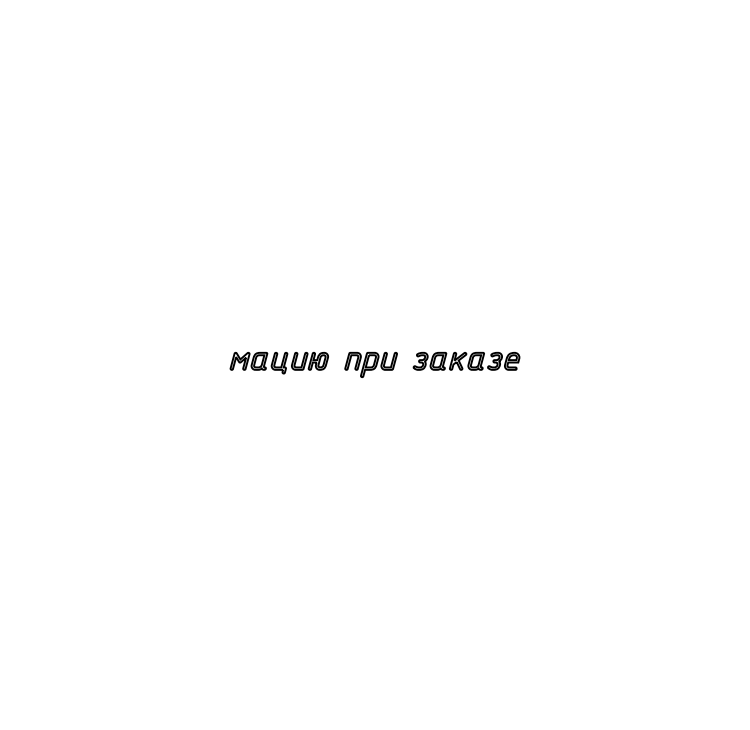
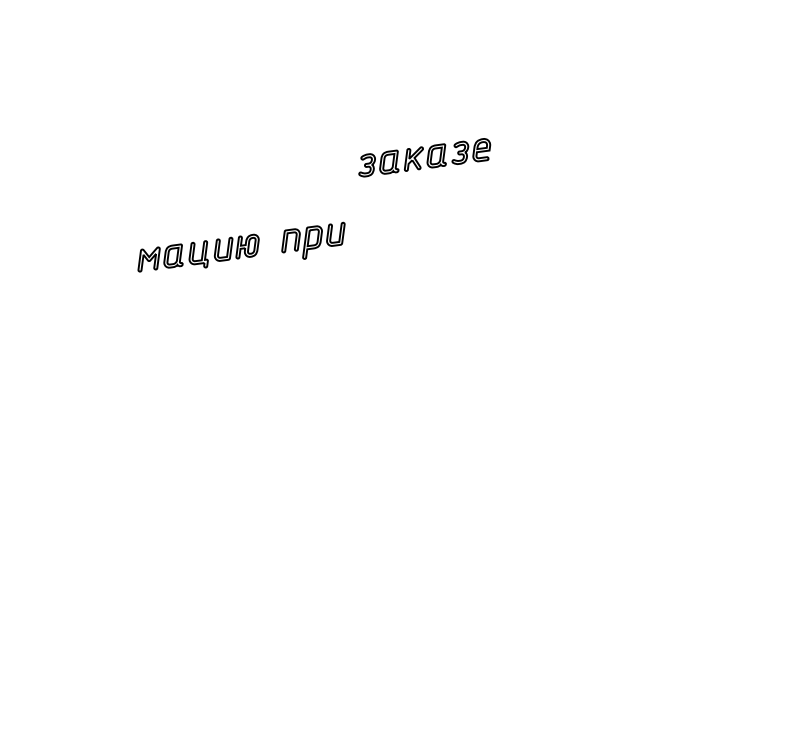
part: (466, 360) -> (424, 156), moved

